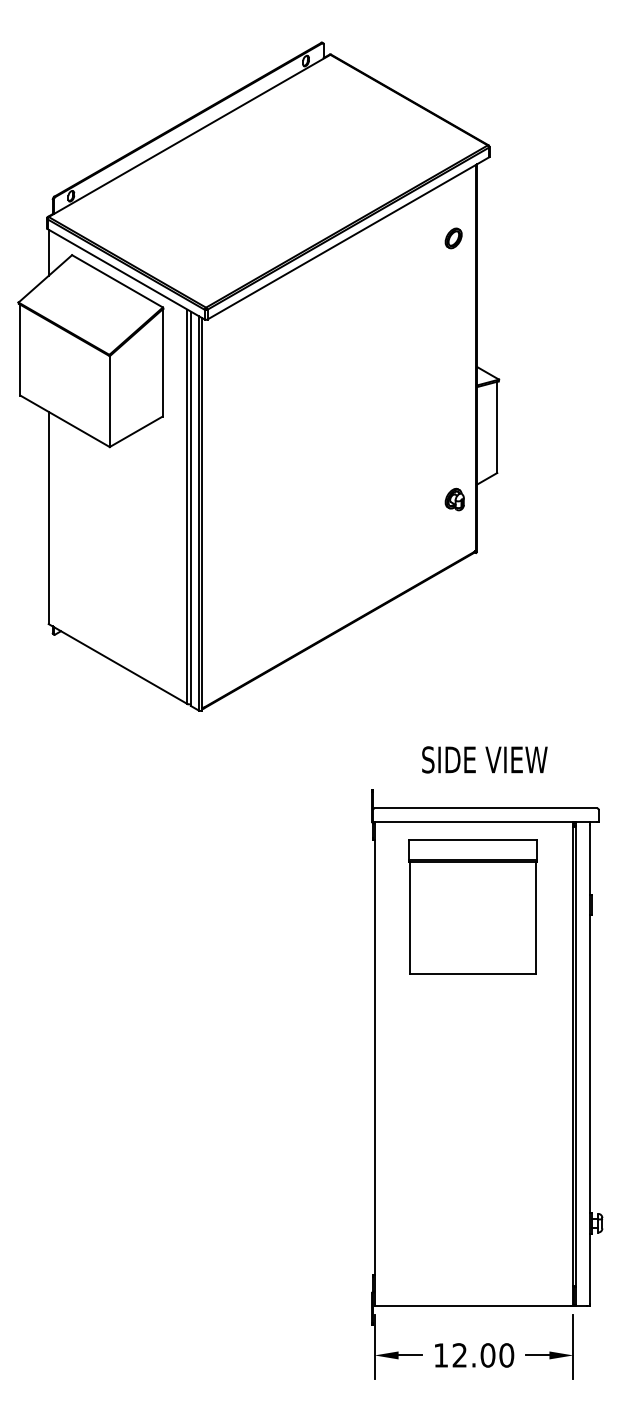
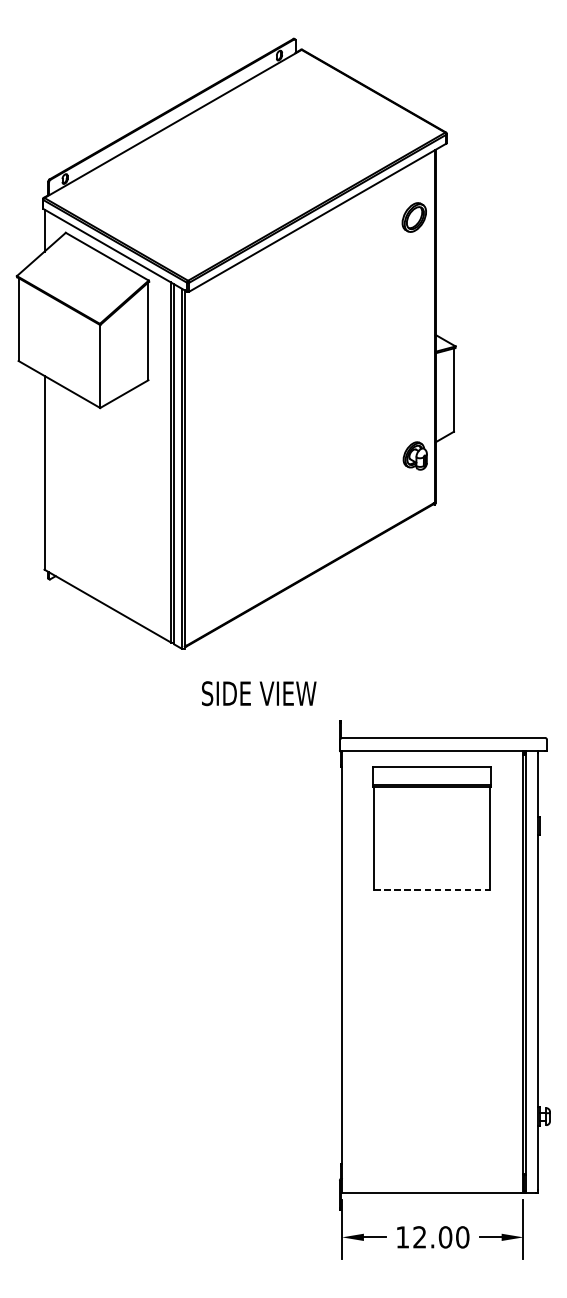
part: (453, 238) -> (414, 217), size x1.6
part: (454, 499) -> (414, 455), size x1.4
text: (484, 759) -> (258, 693), moved
line: (473, 974) -> (432, 889), solid -> dashed

